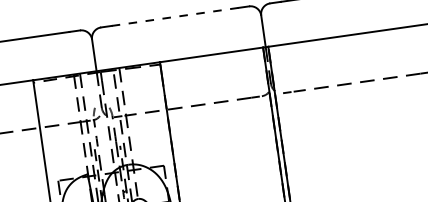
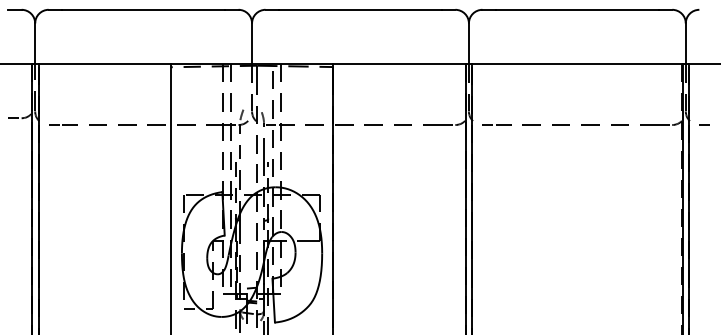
line: (175, 16) -> (360, 9), dashed -> solid

